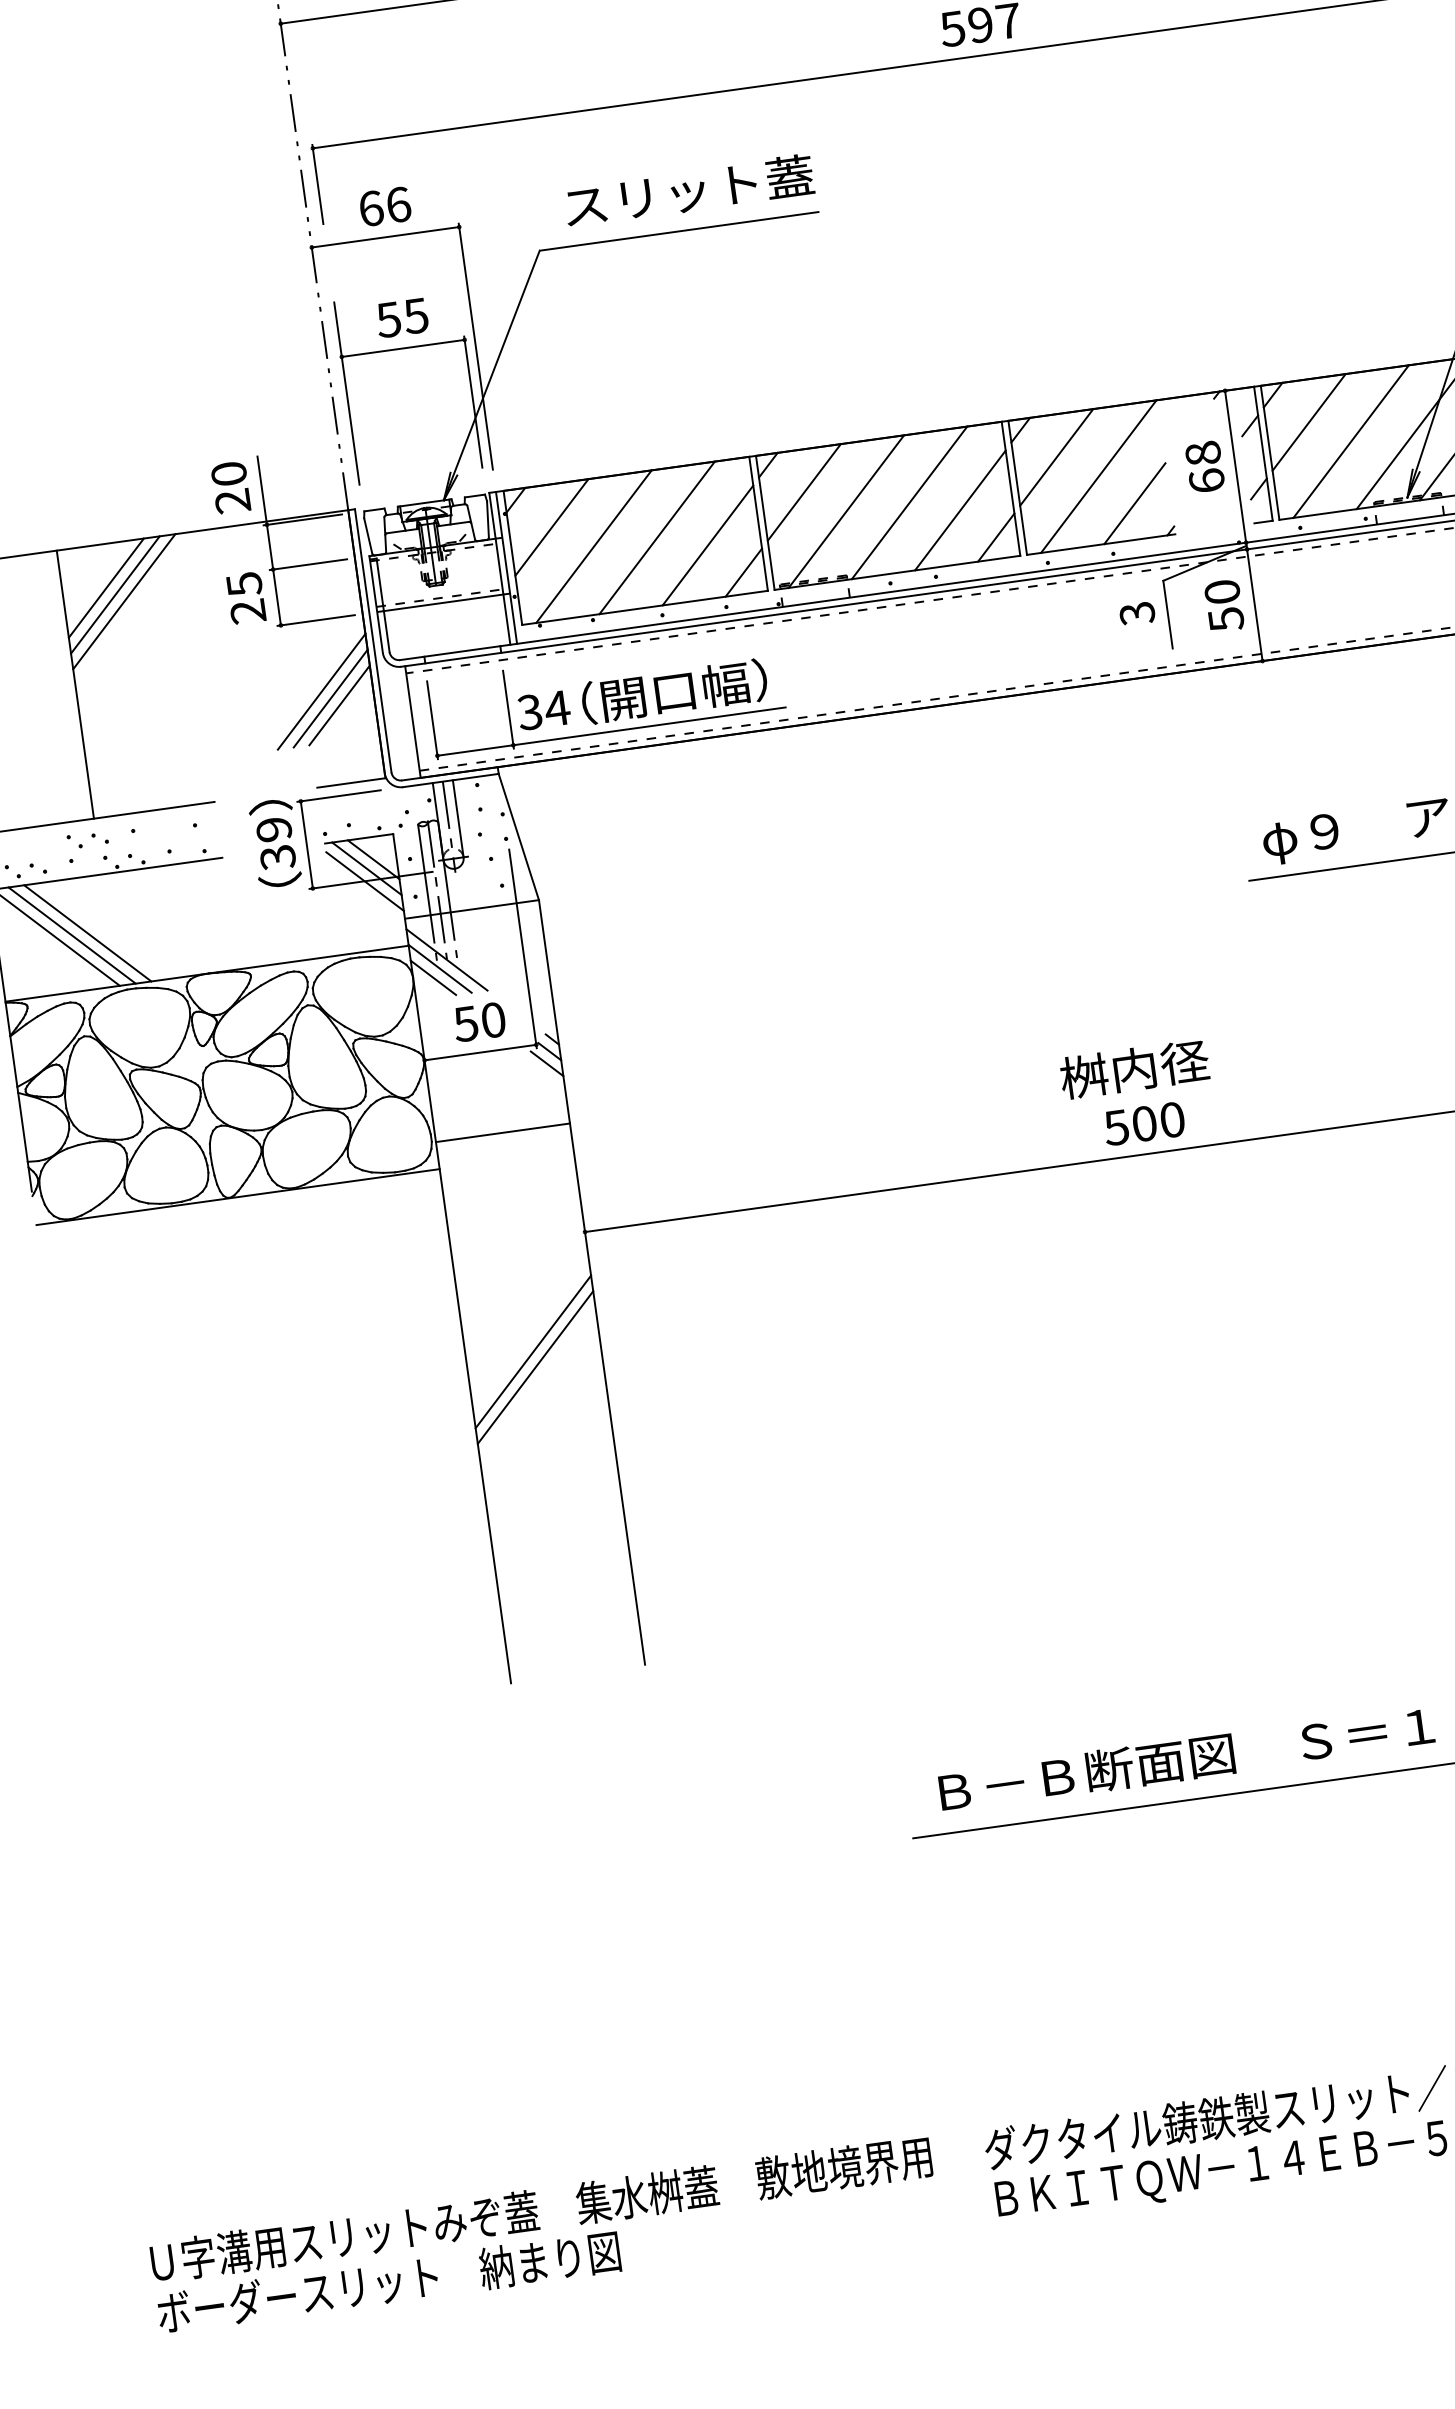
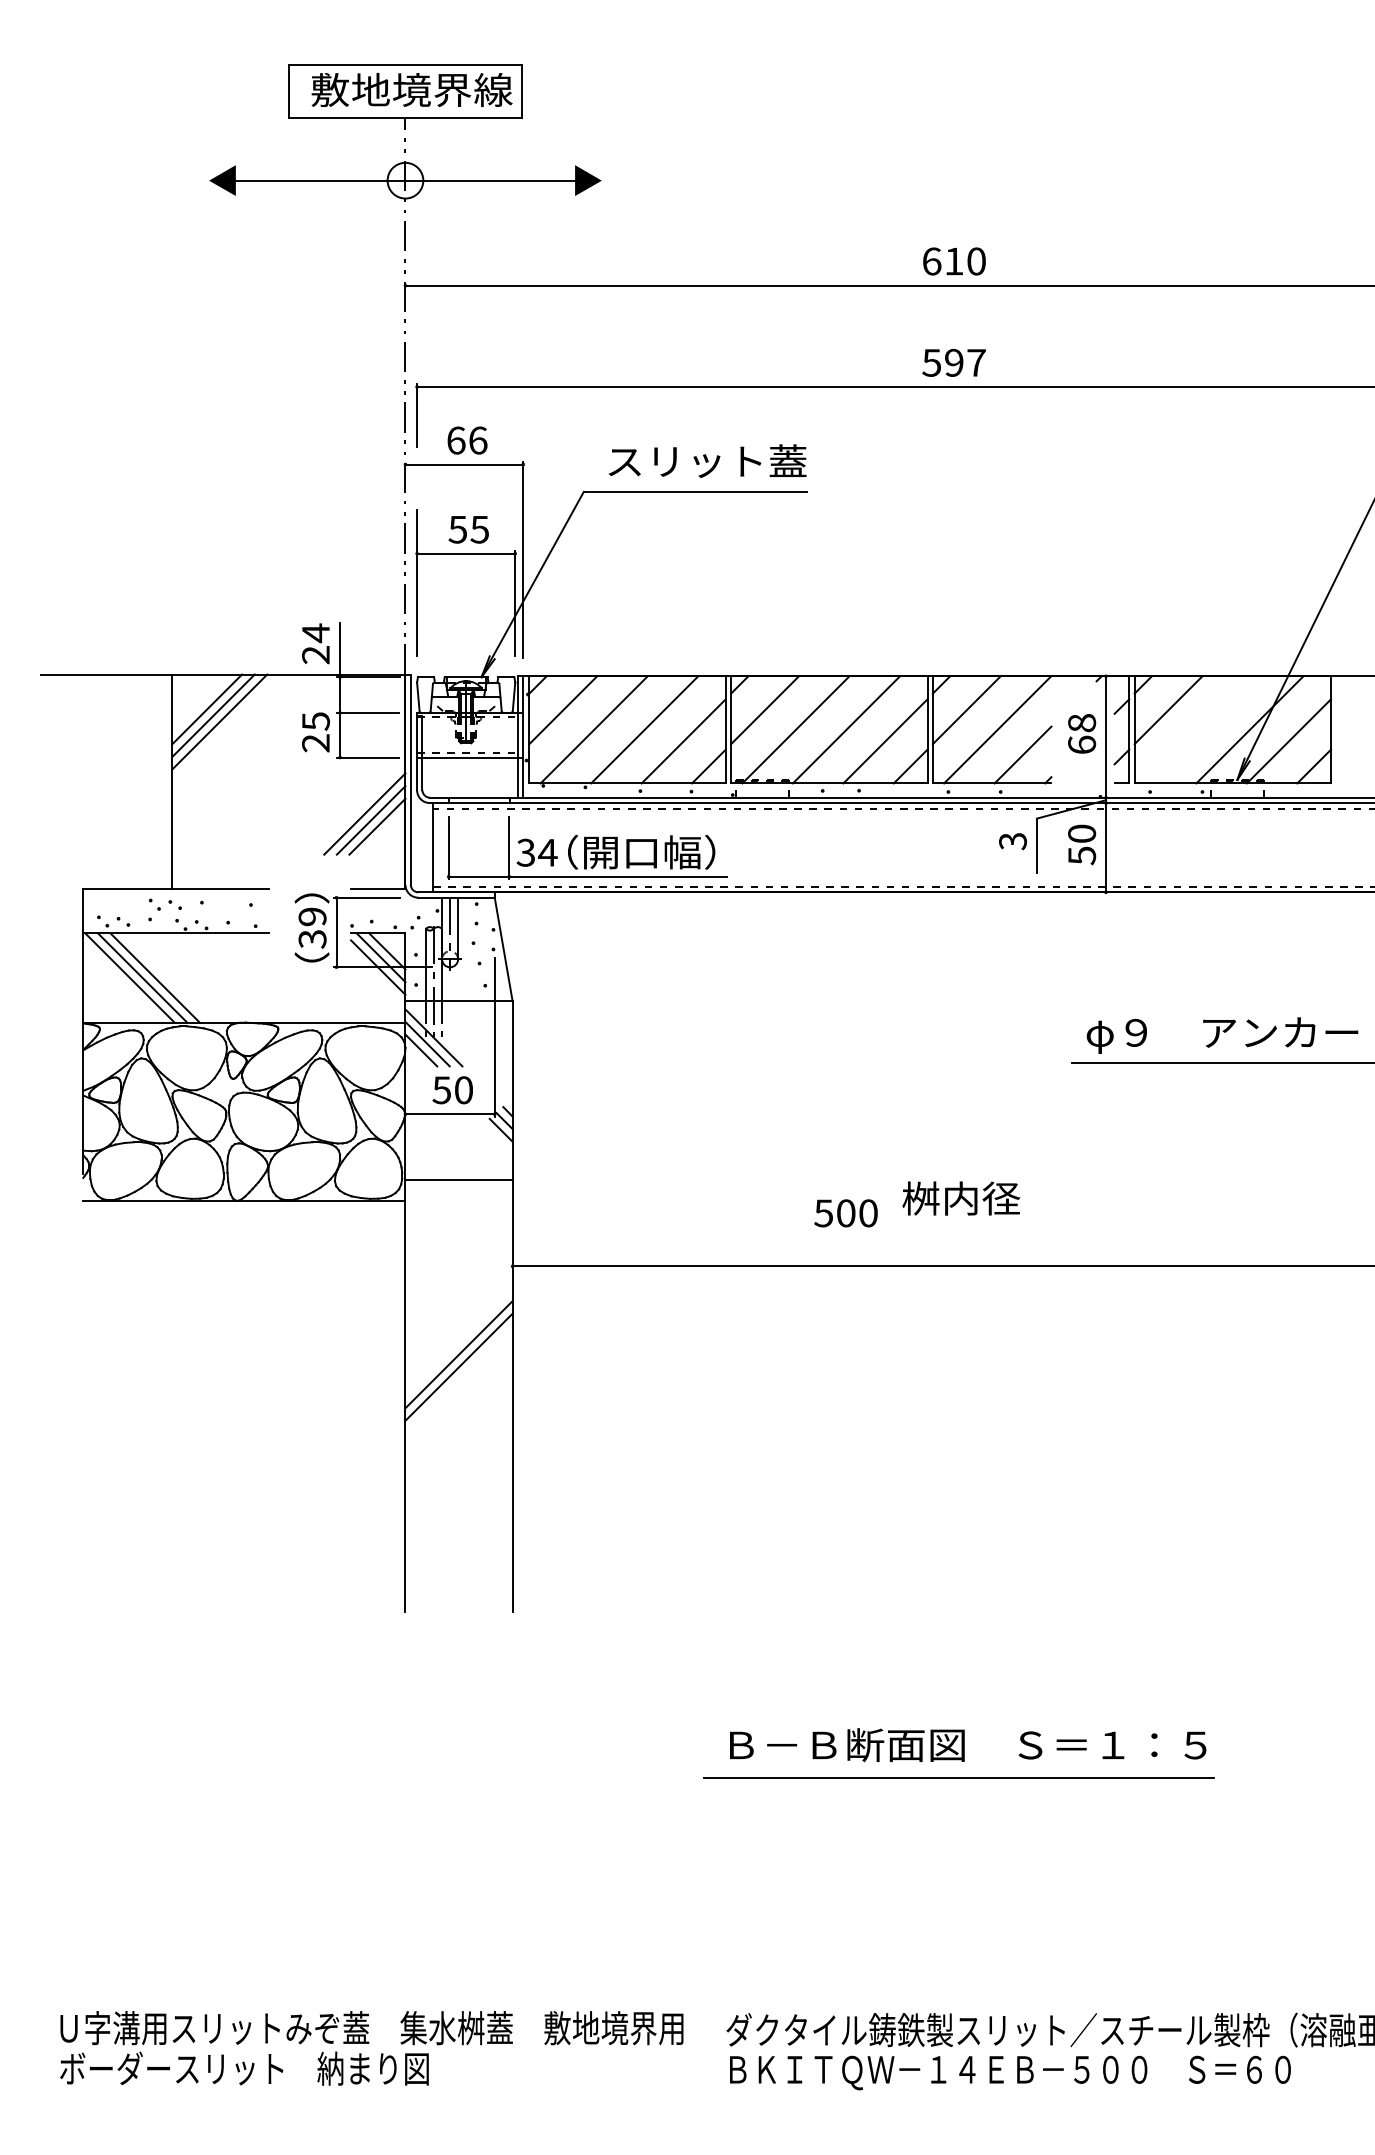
line: (1349, 441) -> (1198, 729), removed
text: (228, 474) -> (315, 633), 20 -> 24
text: (1143, 1124) -> (845, 1213), moved

